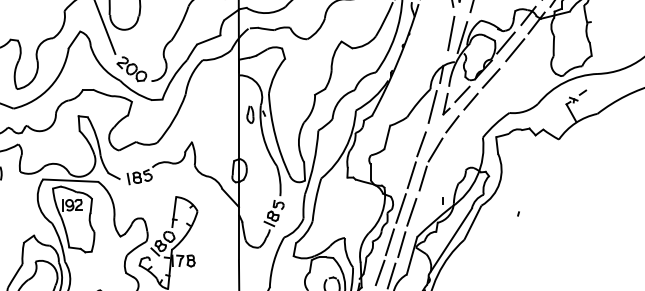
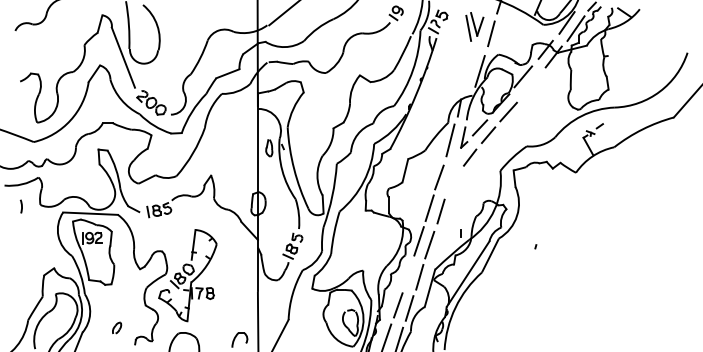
line: (450, 32) -> (468, 66), removed
line: (515, 49) -> (532, 83), removed
line: (435, 149) -> (453, 182), removed
line: (389, 241) -> (407, 274), removed

